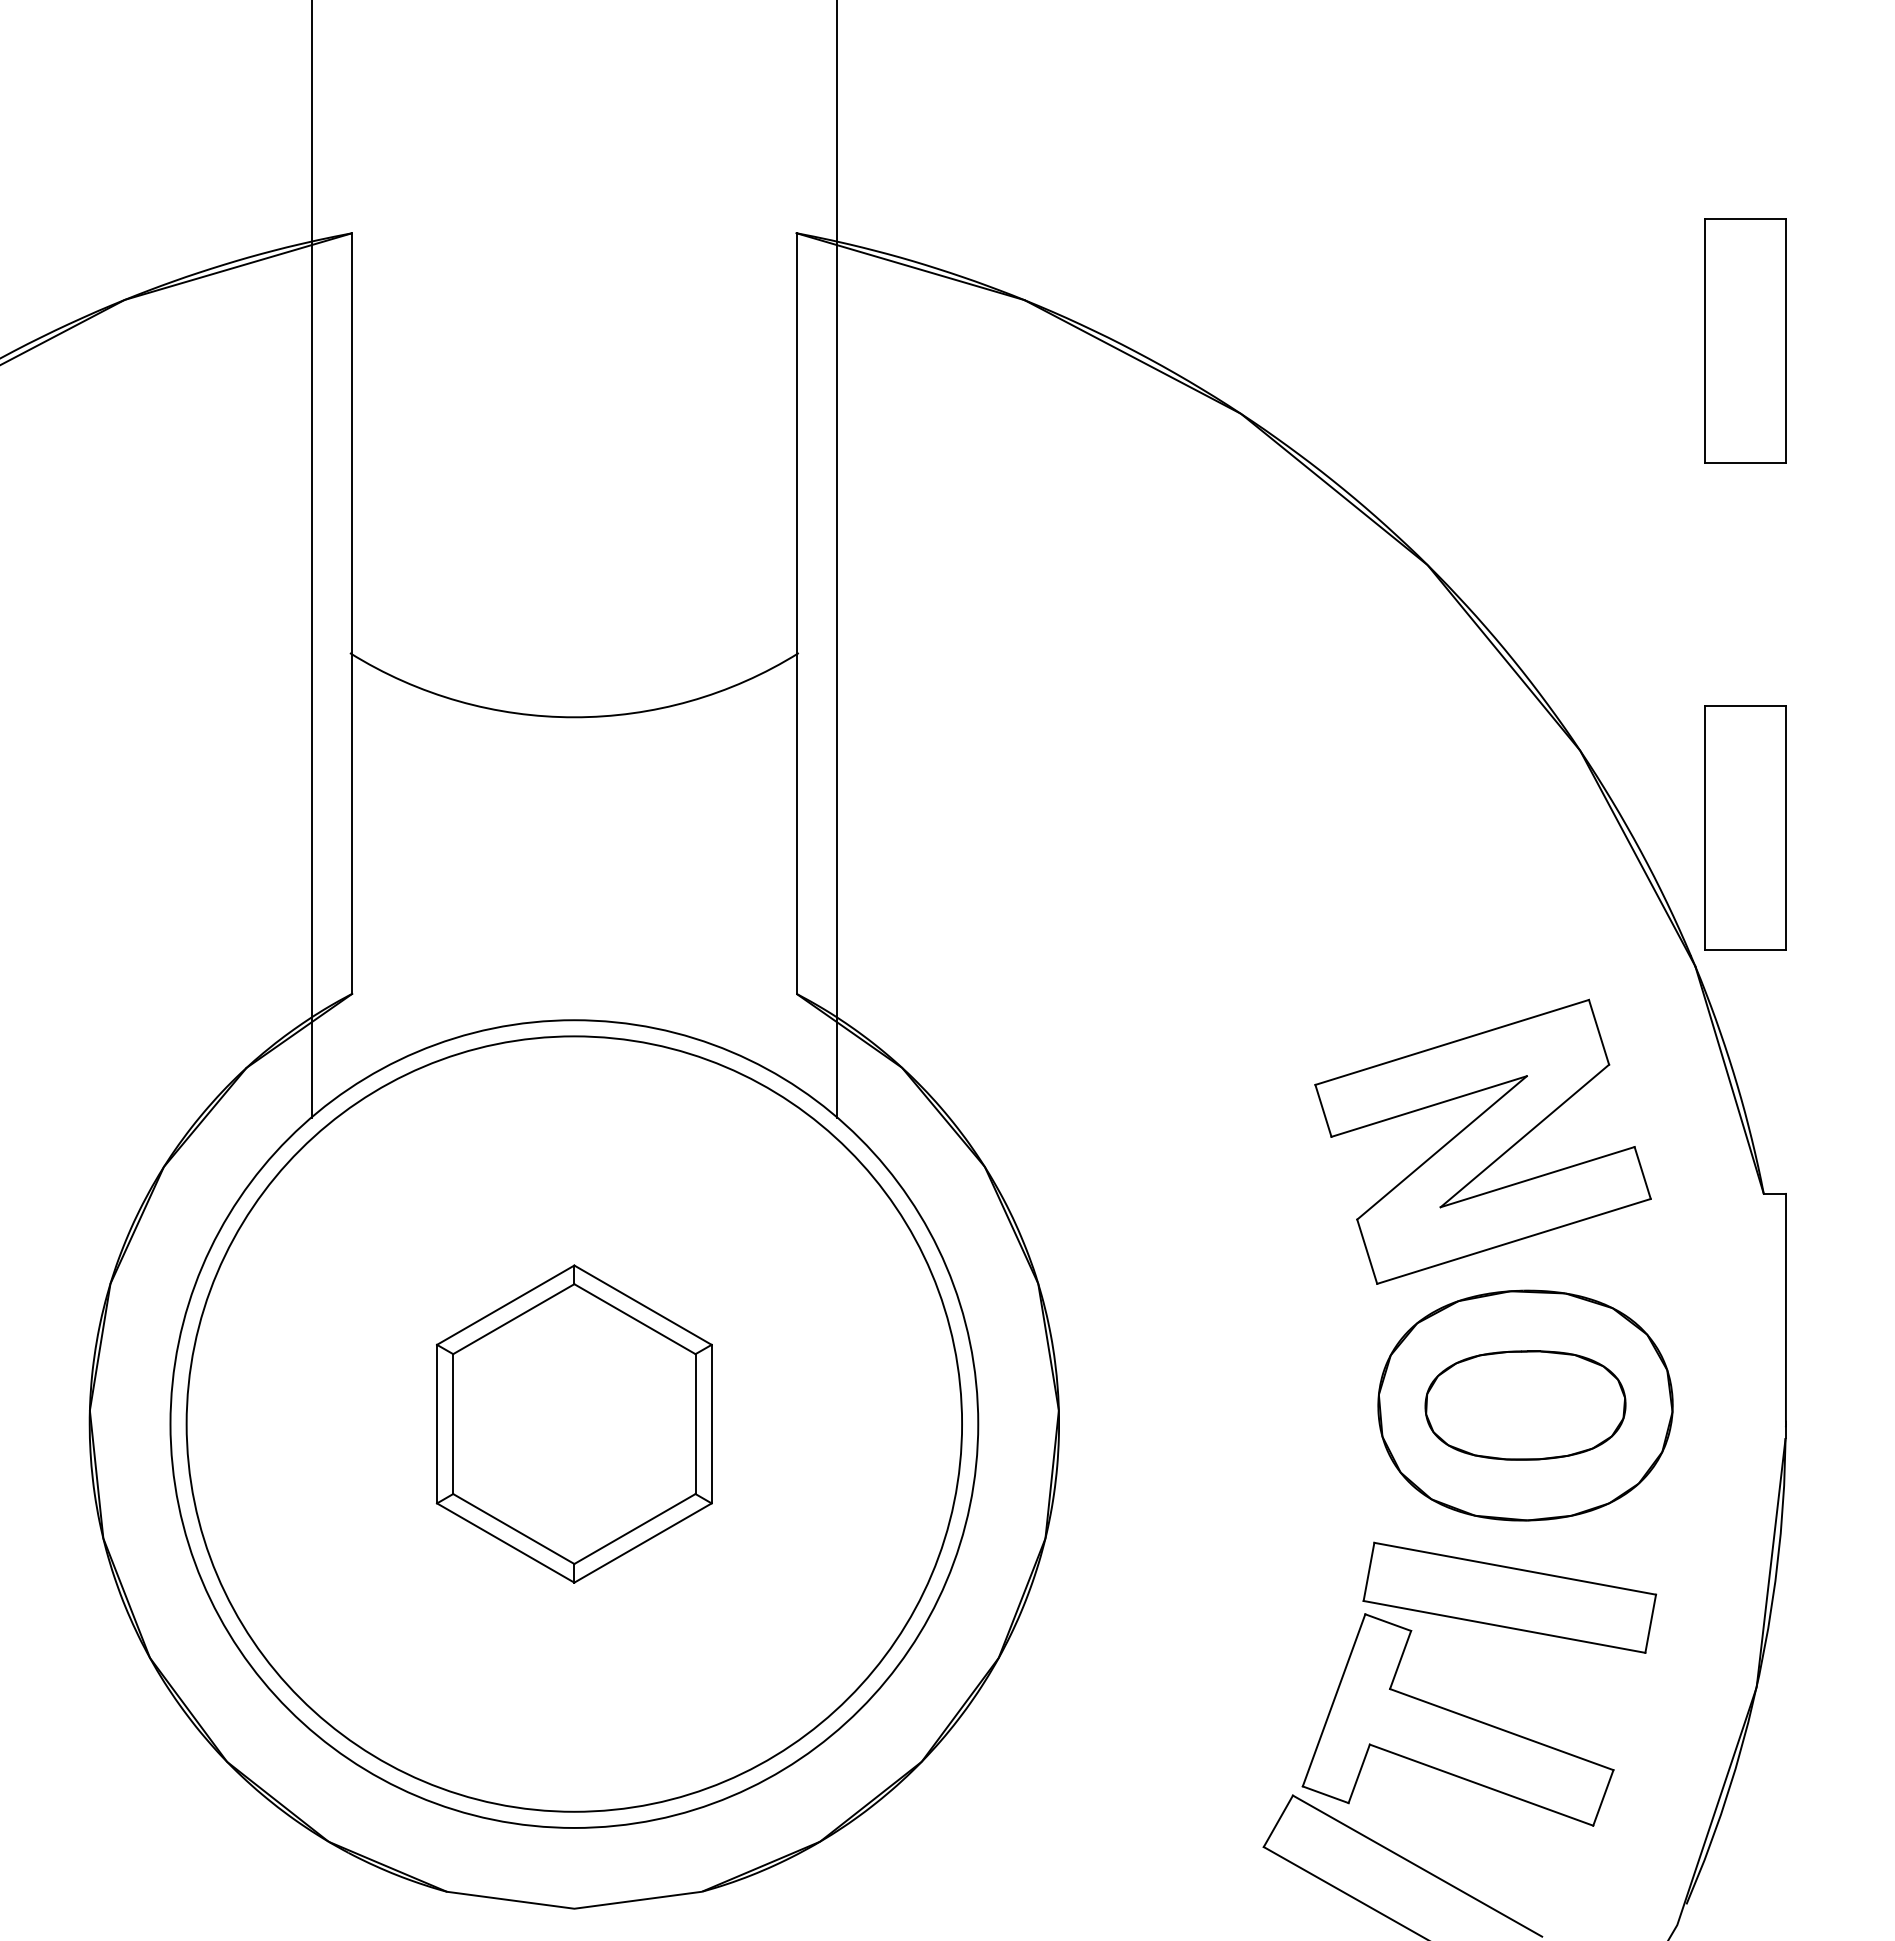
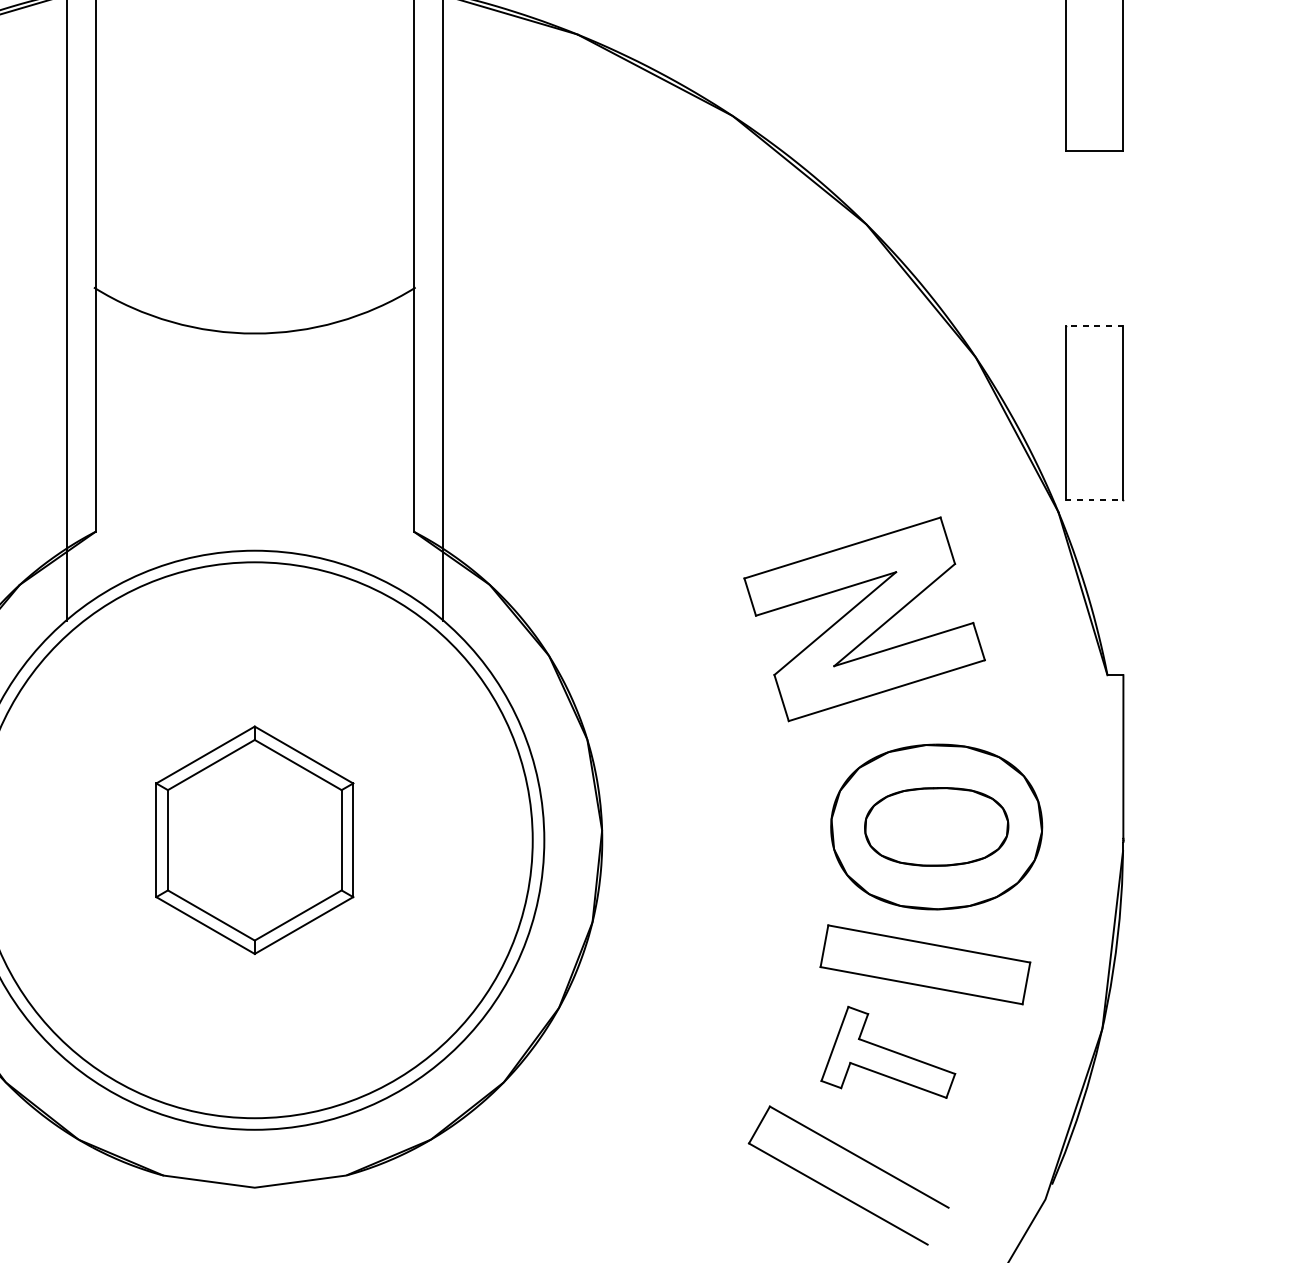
line: (1745, 706) -> (1094, 325), solid -> dashed
line: (1746, 950) -> (1095, 500), solid -> dashed
part: (1482, 1141) -> (864, 619), moved
part: (1457, 1719) -> (887, 1052), size x0.6

